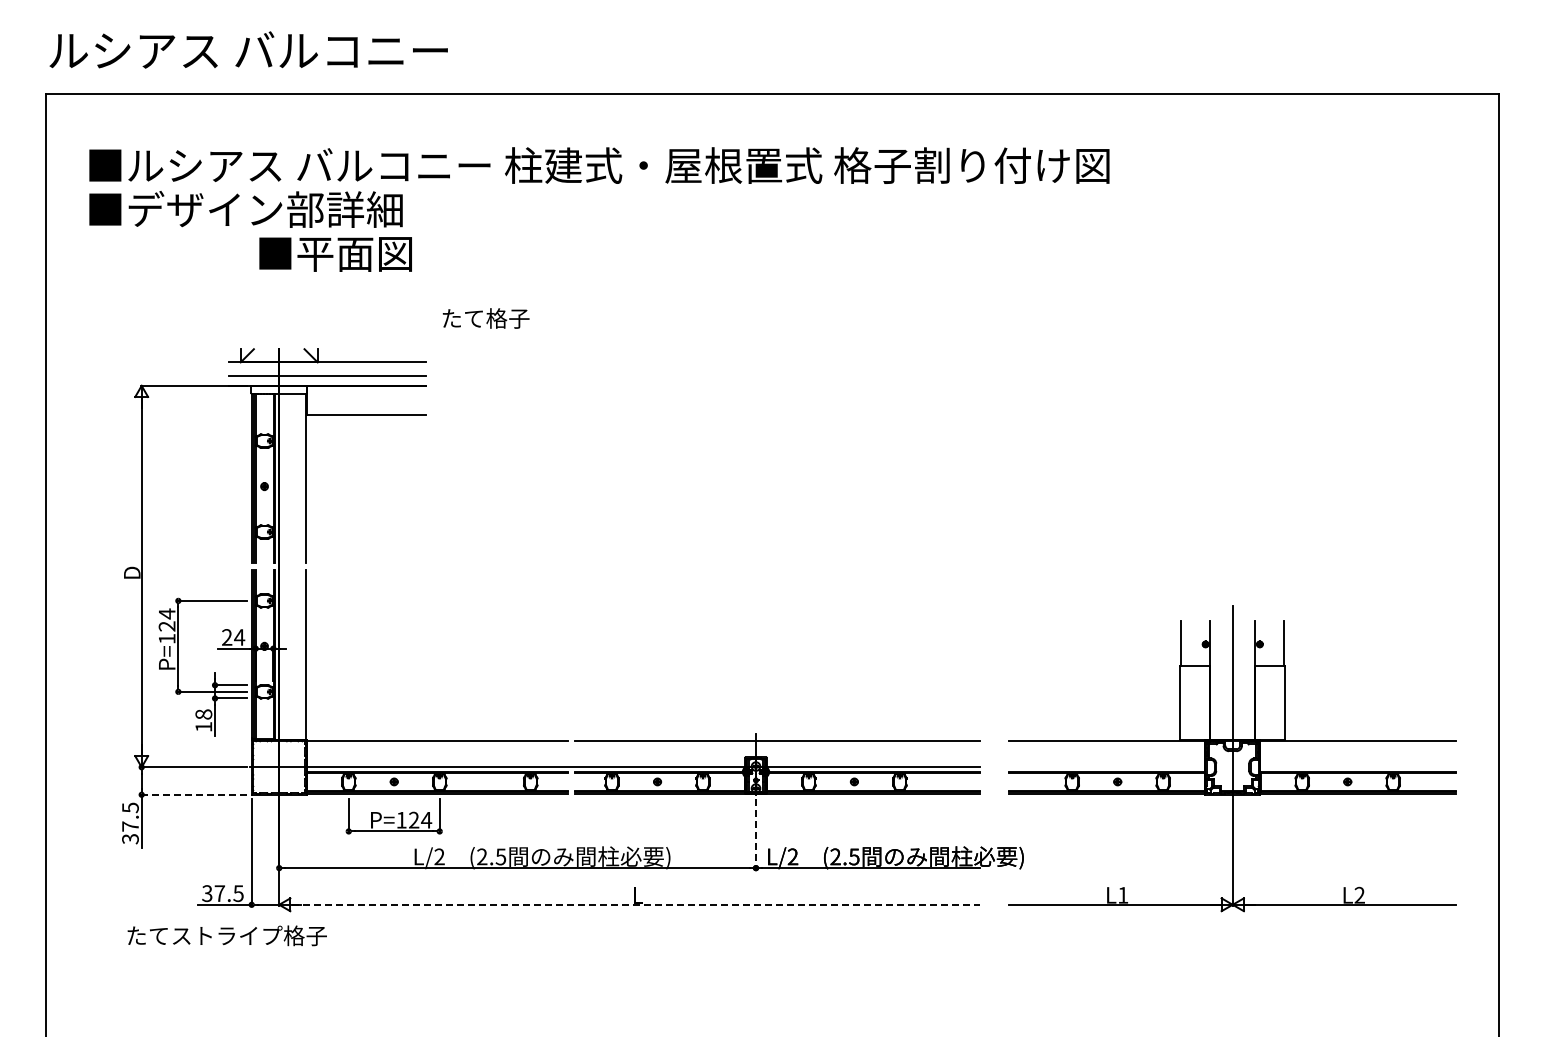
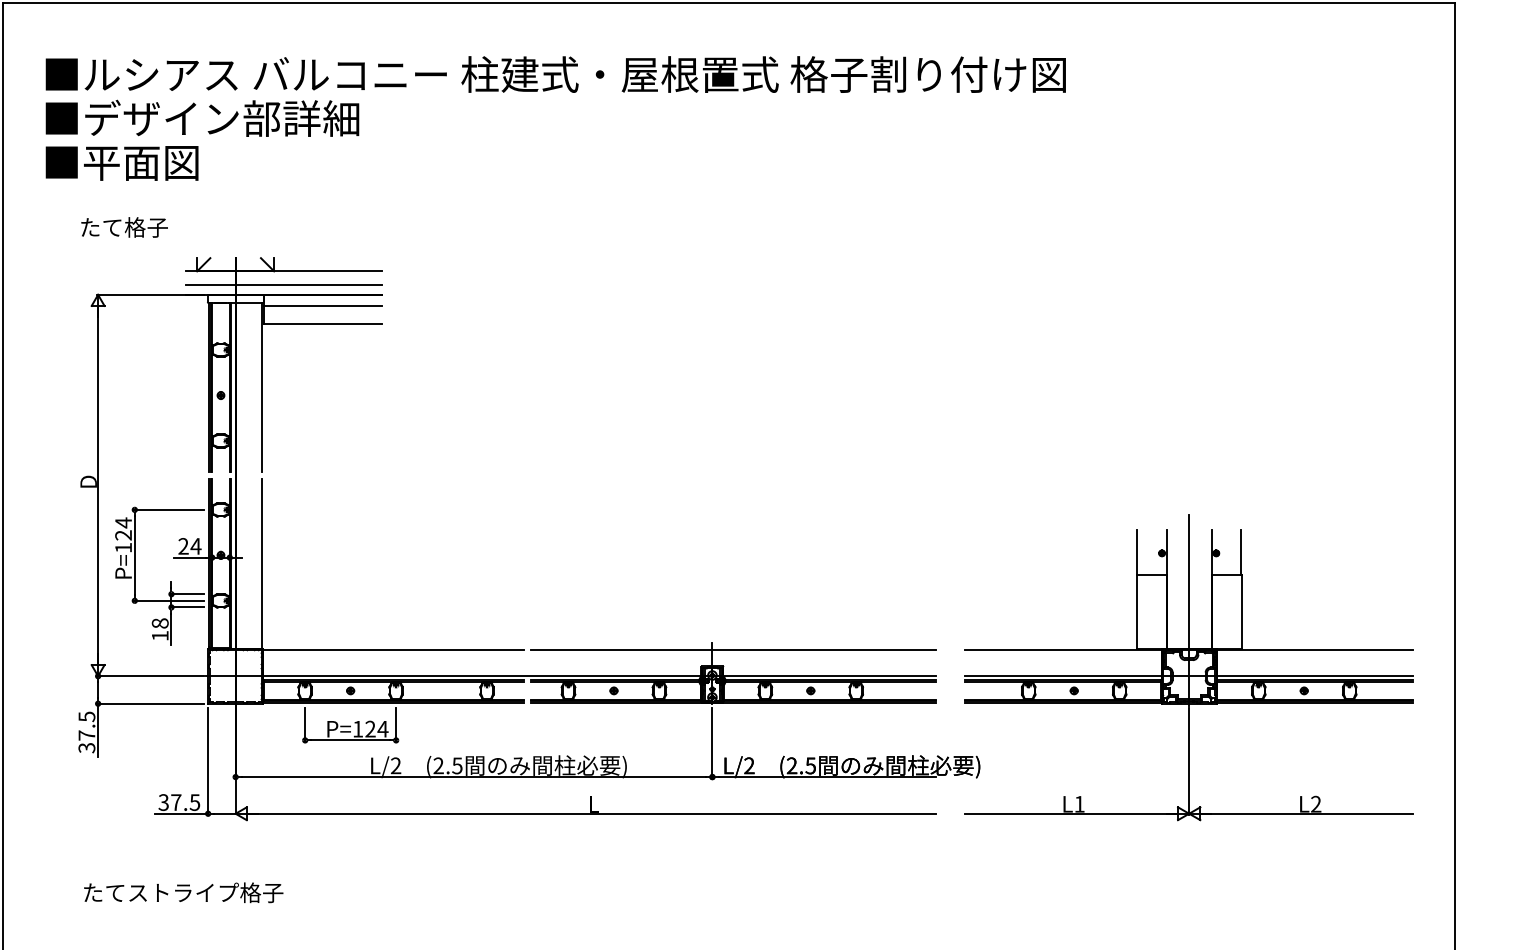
text: (335, 254) -> (121, 163), moved
text: (485, 318) -> (123, 227), moved
line: (366, 396) -> (322, 305), added
line: (1232, 767) -> (1188, 676), added
line: (193, 794) -> (149, 703), dashed -> solid
line: (755, 834) -> (711, 743), dashed -> solid
line: (635, 904) -> (591, 813), dashed -> solid
text: (226, 935) -> (182, 892), moved

